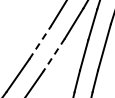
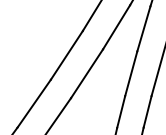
line: (40, 42) -> (67, 55), dashed -> solid
line: (54, 55) -> (87, 74), dashed -> solid

